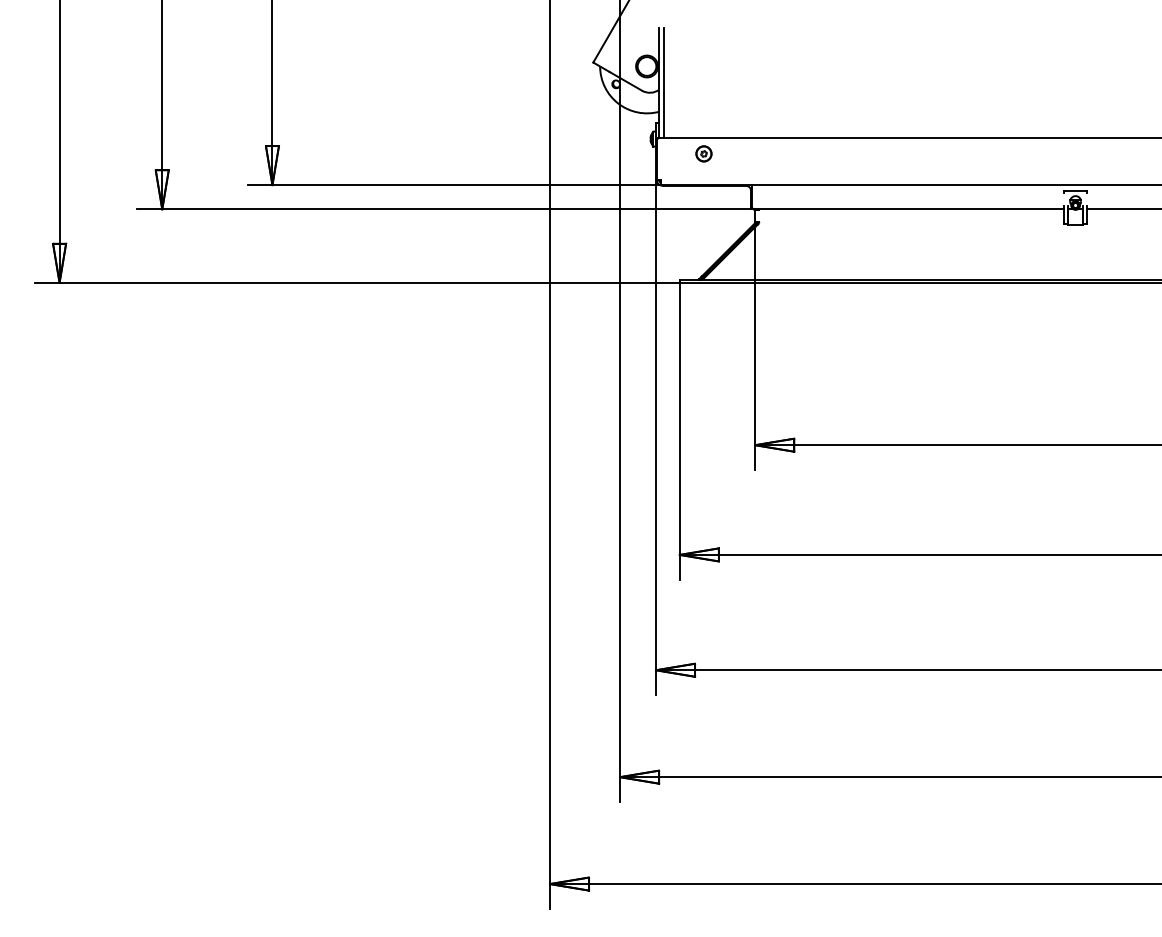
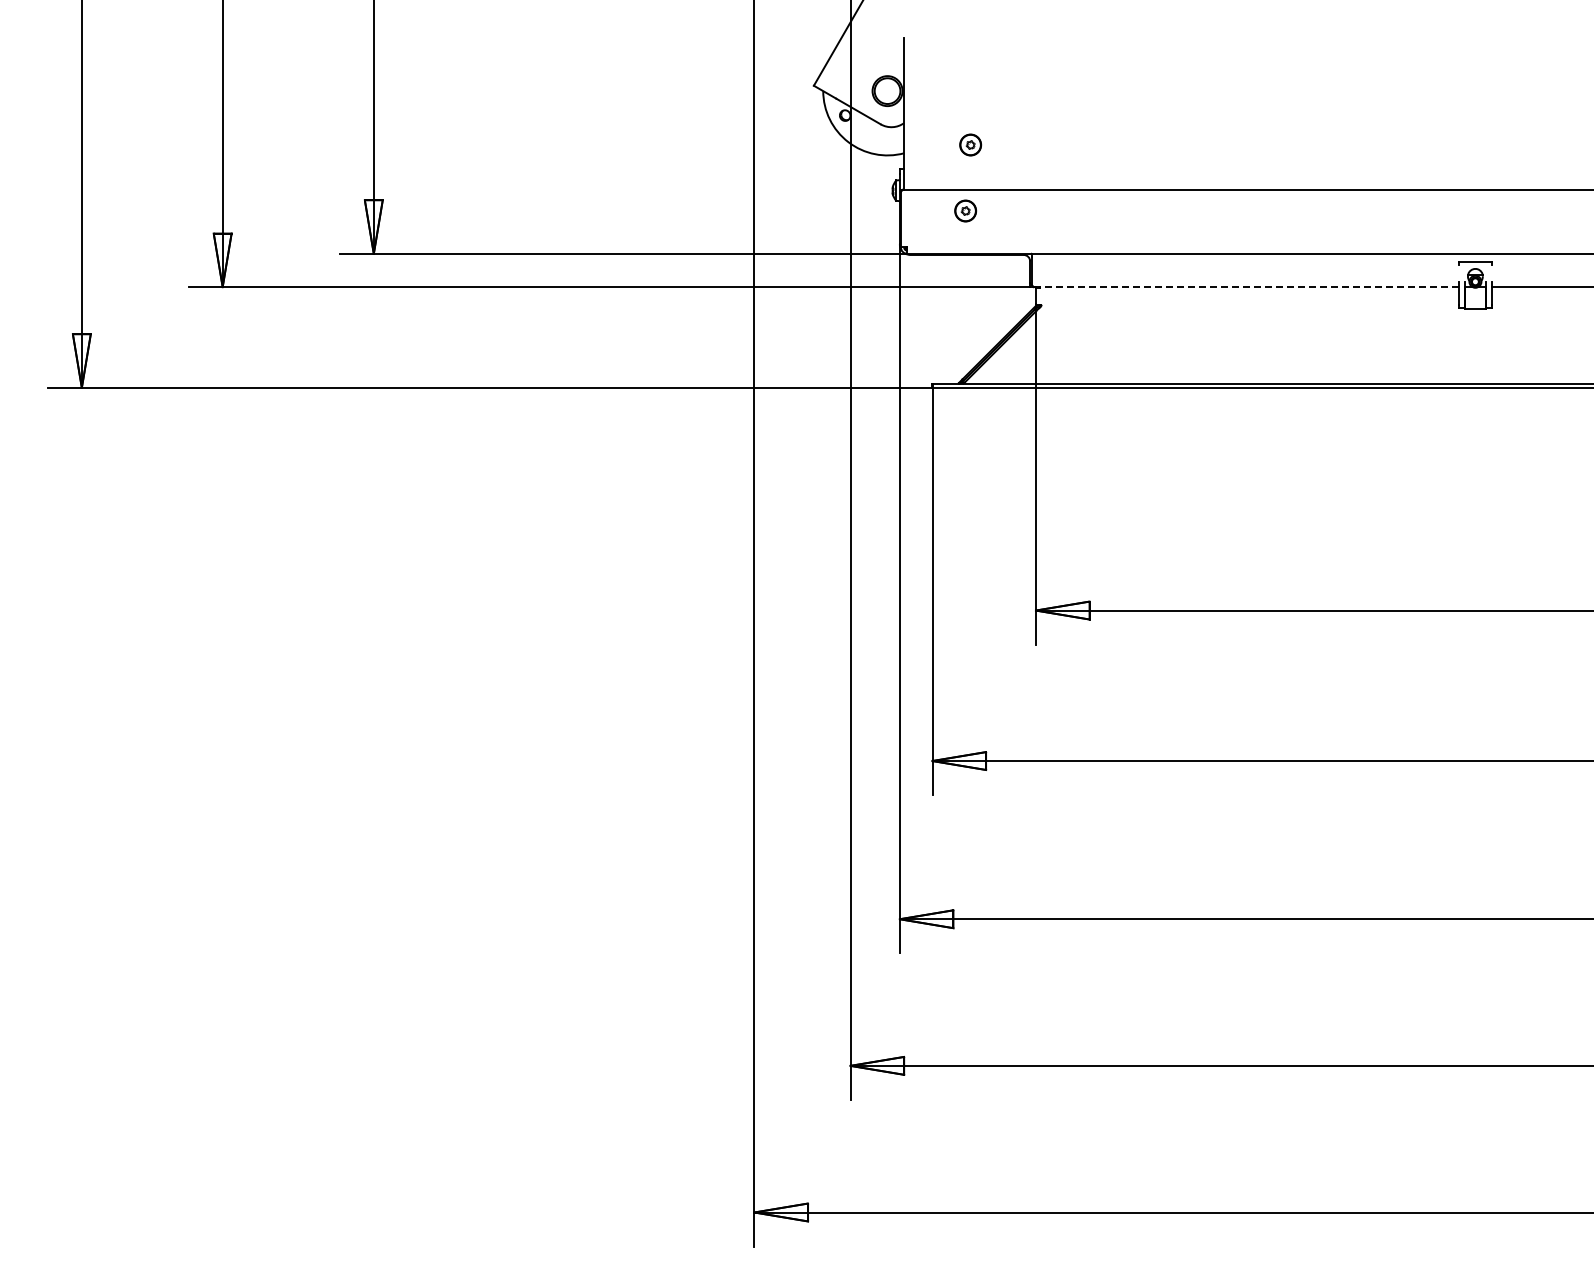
line: (663, 82) -> (910, 113), removed
part: (707, 105) -> (970, 144), added
line: (908, 209) -> (1246, 287), solid -> dashed

